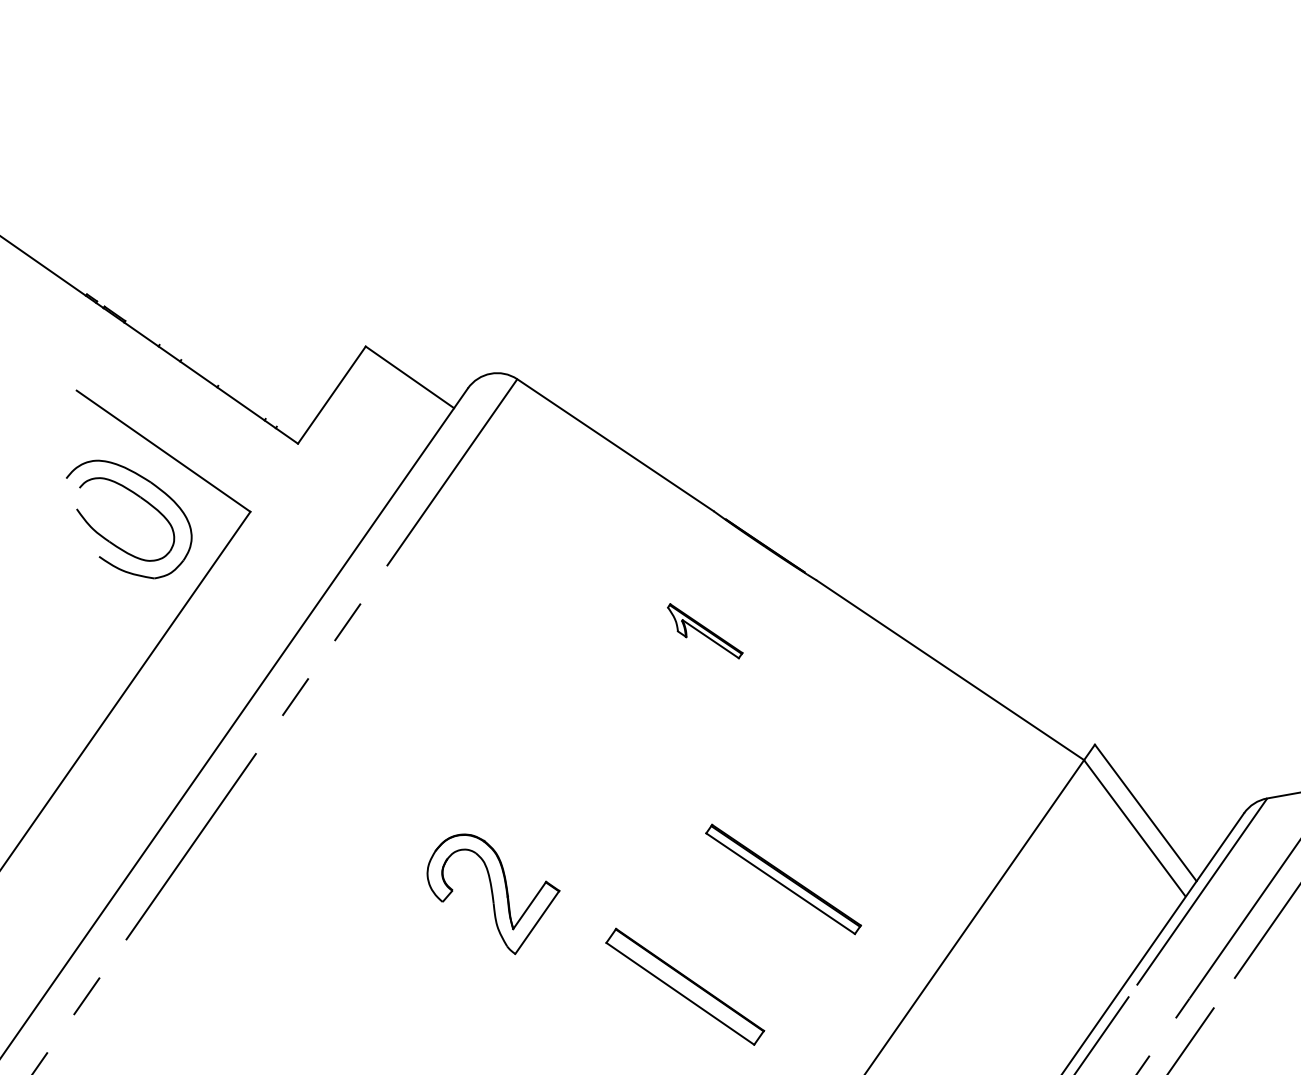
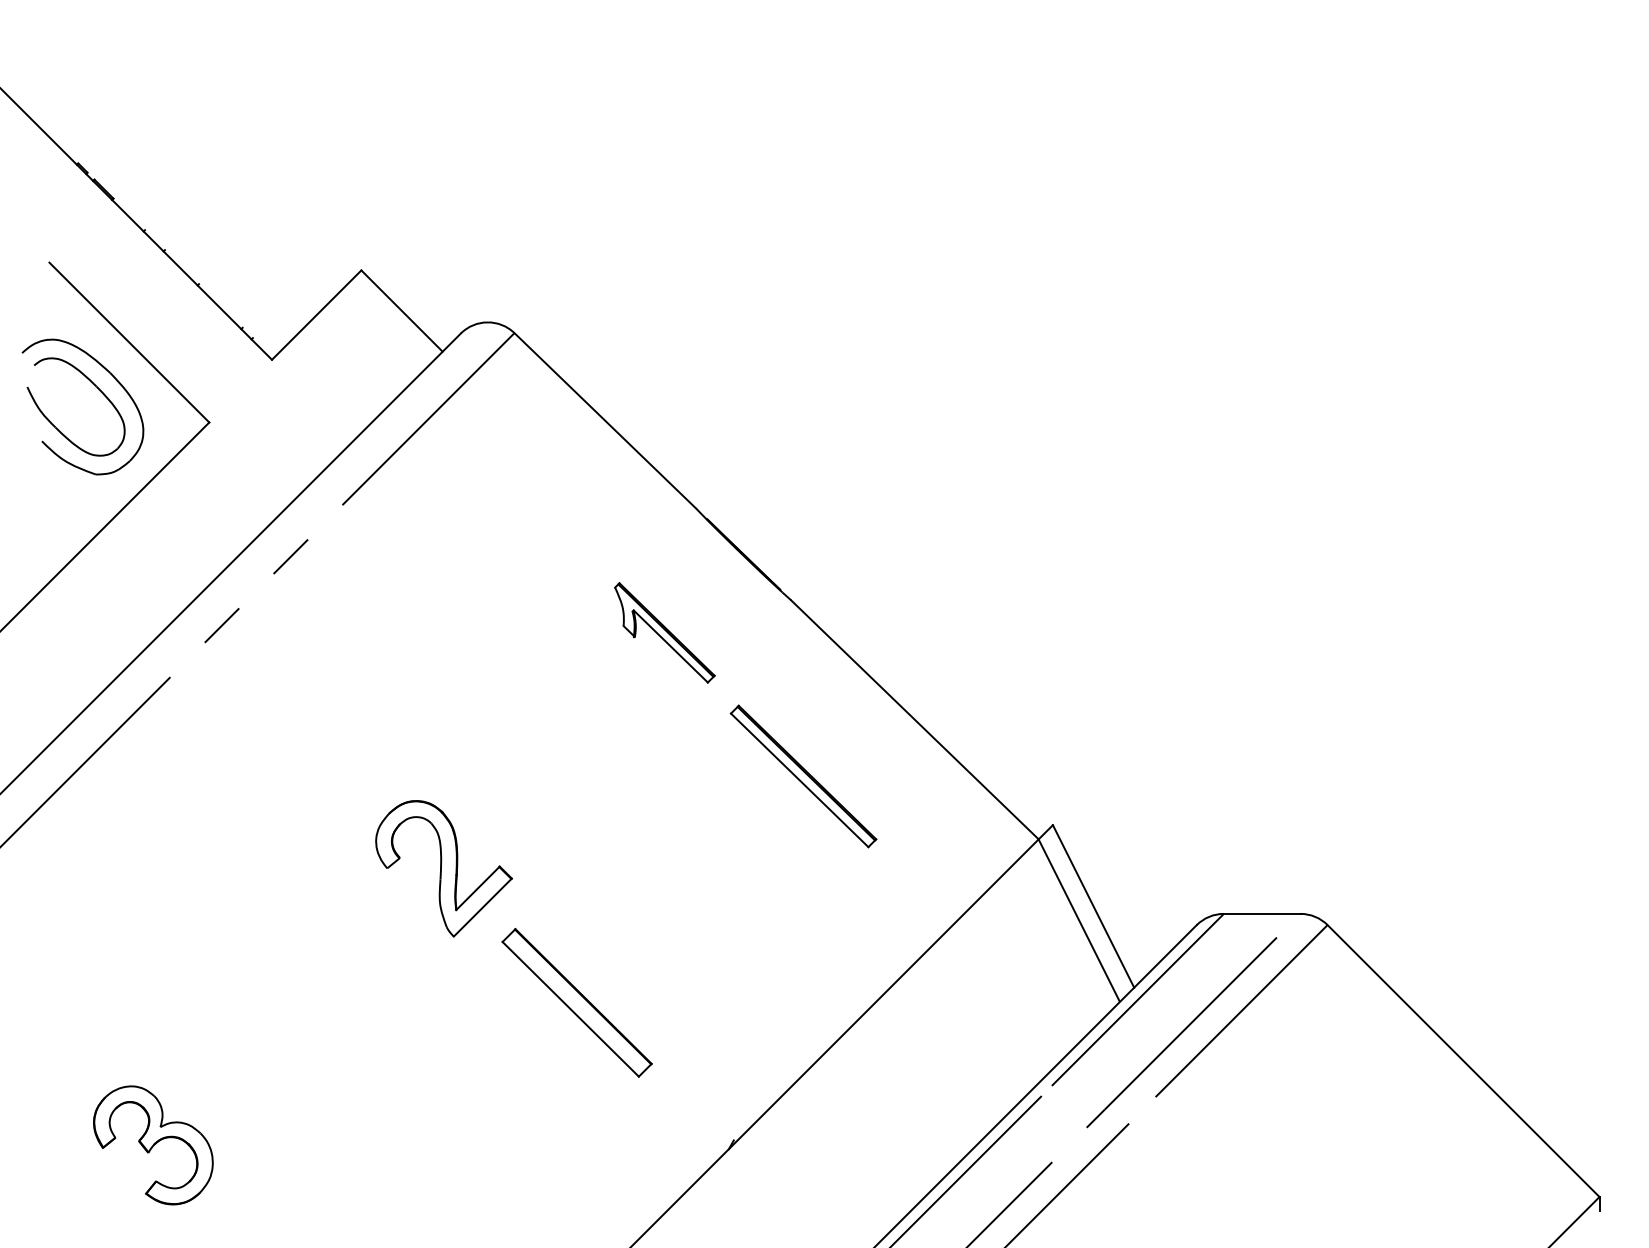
part: (704, 630) -> (664, 632), size x1.43
part: (783, 879) -> (803, 776), moved
part: (494, 892) -> (443, 868), moved

